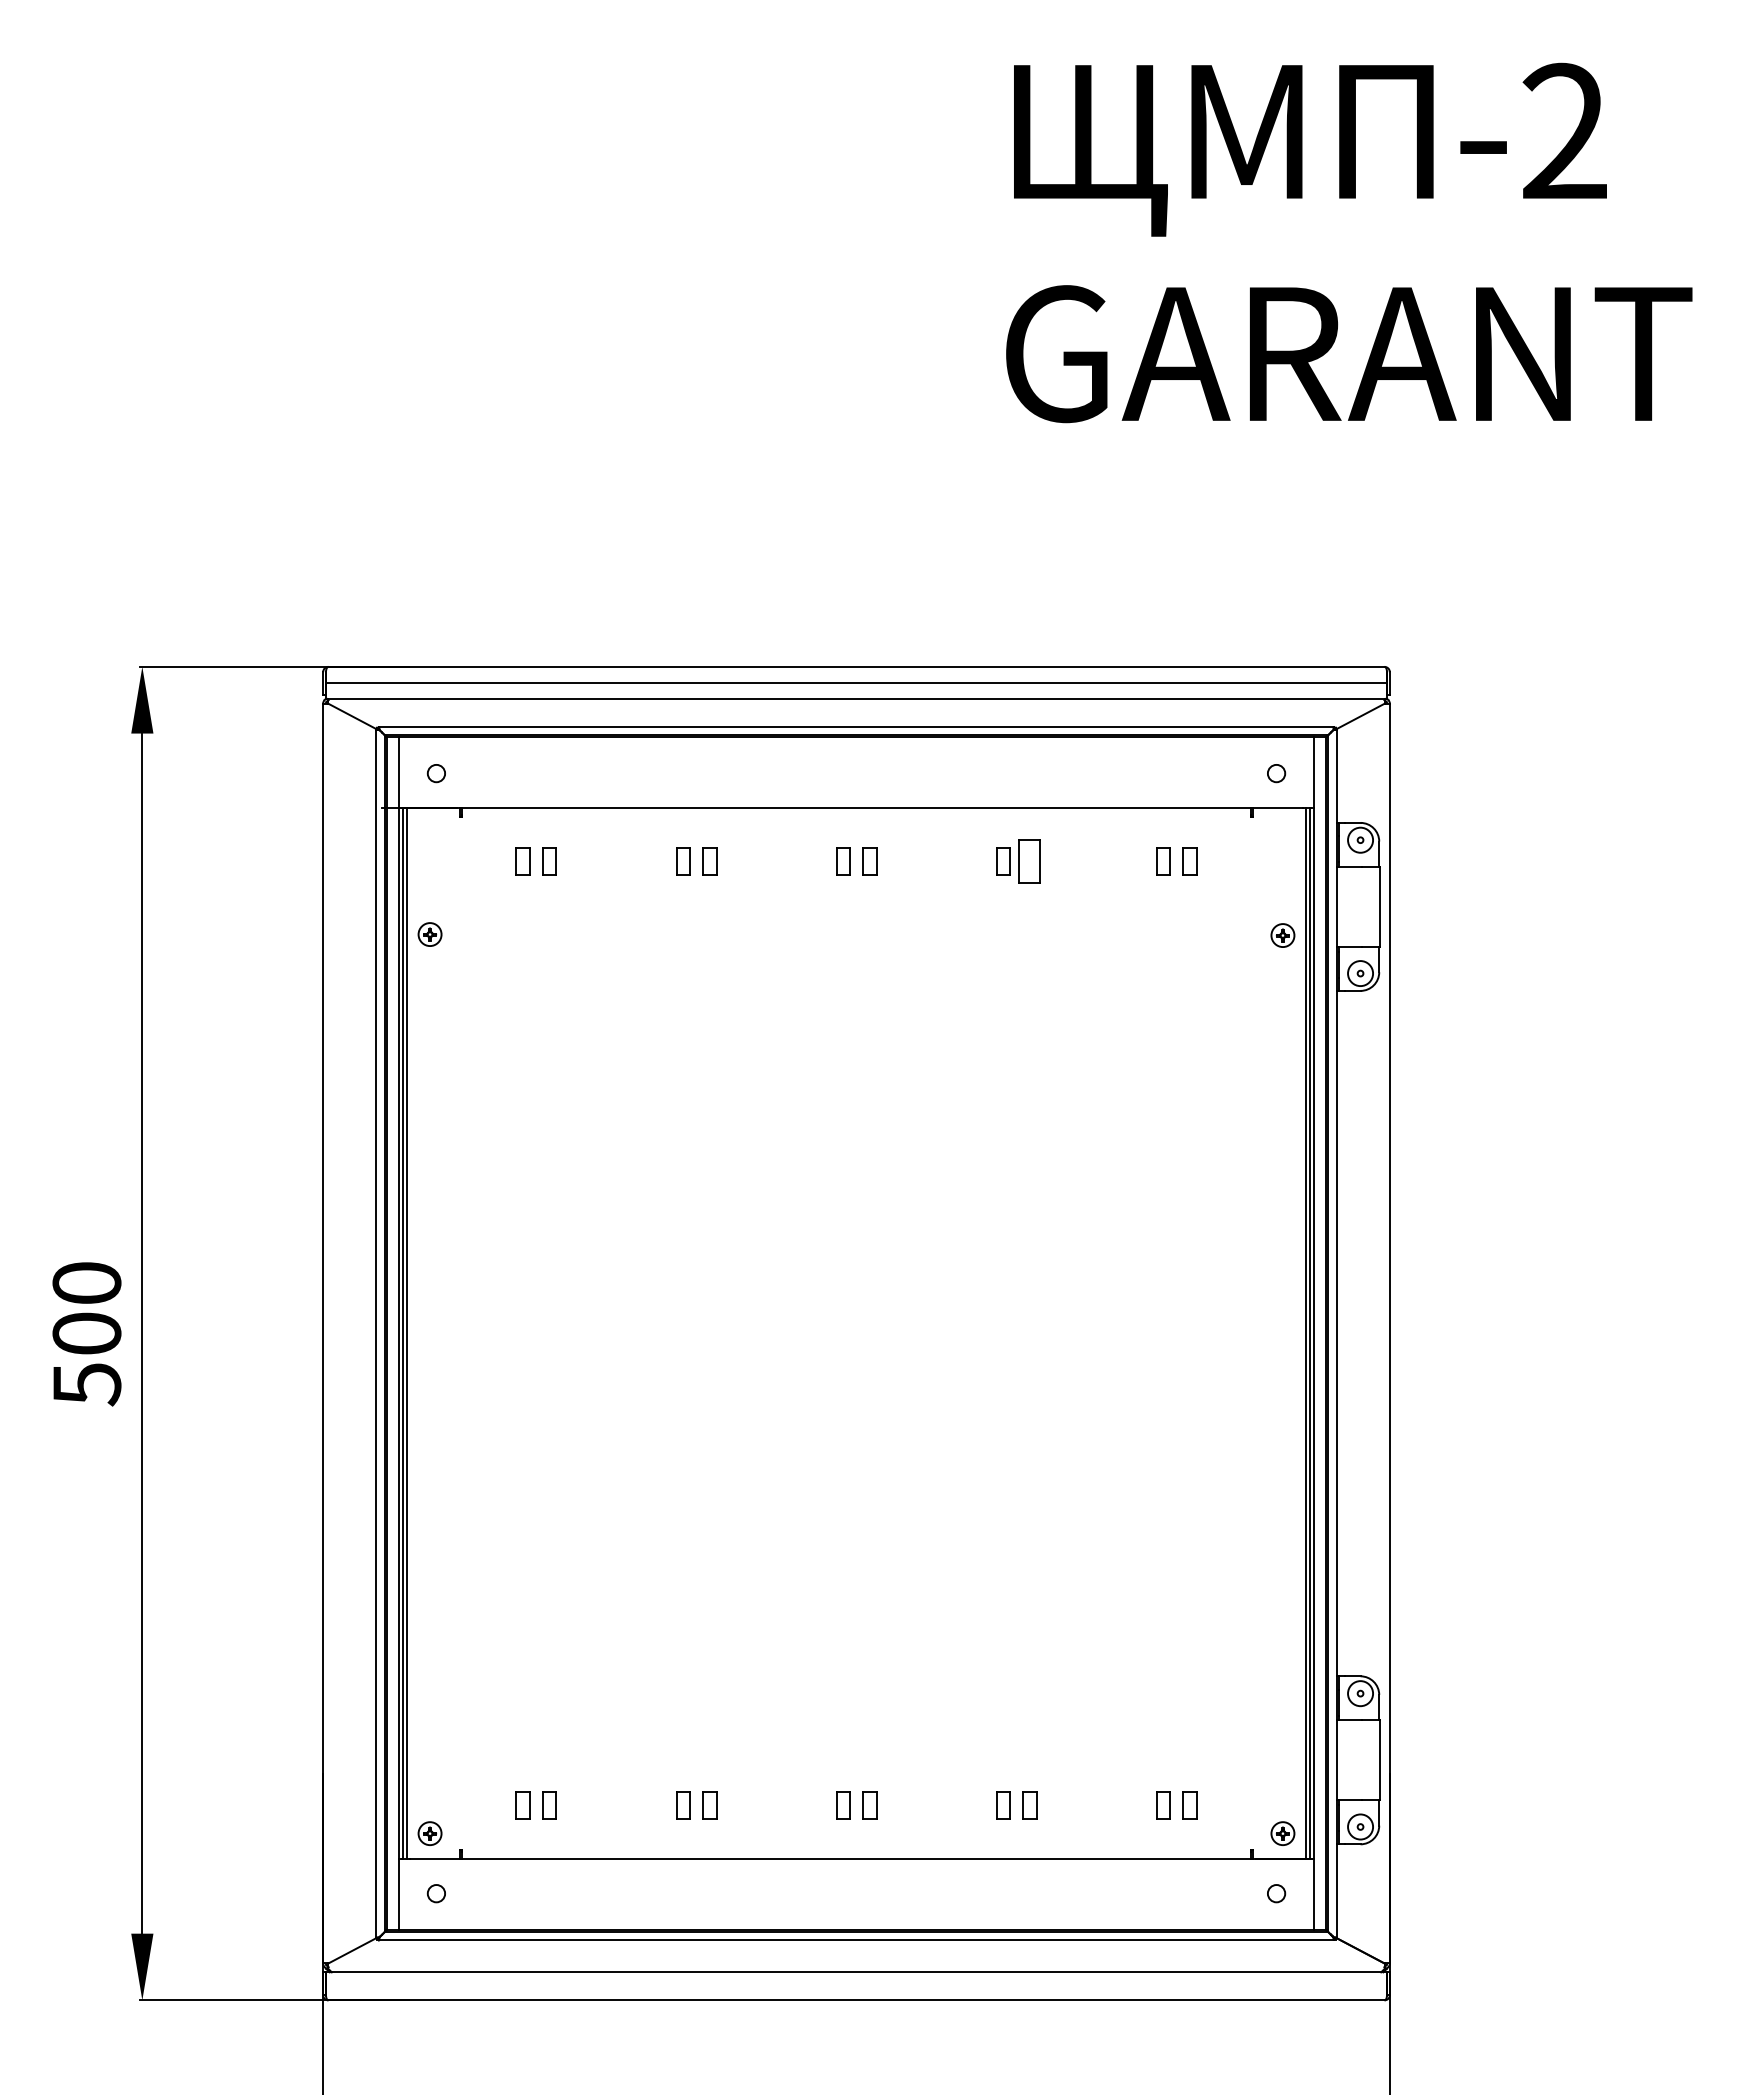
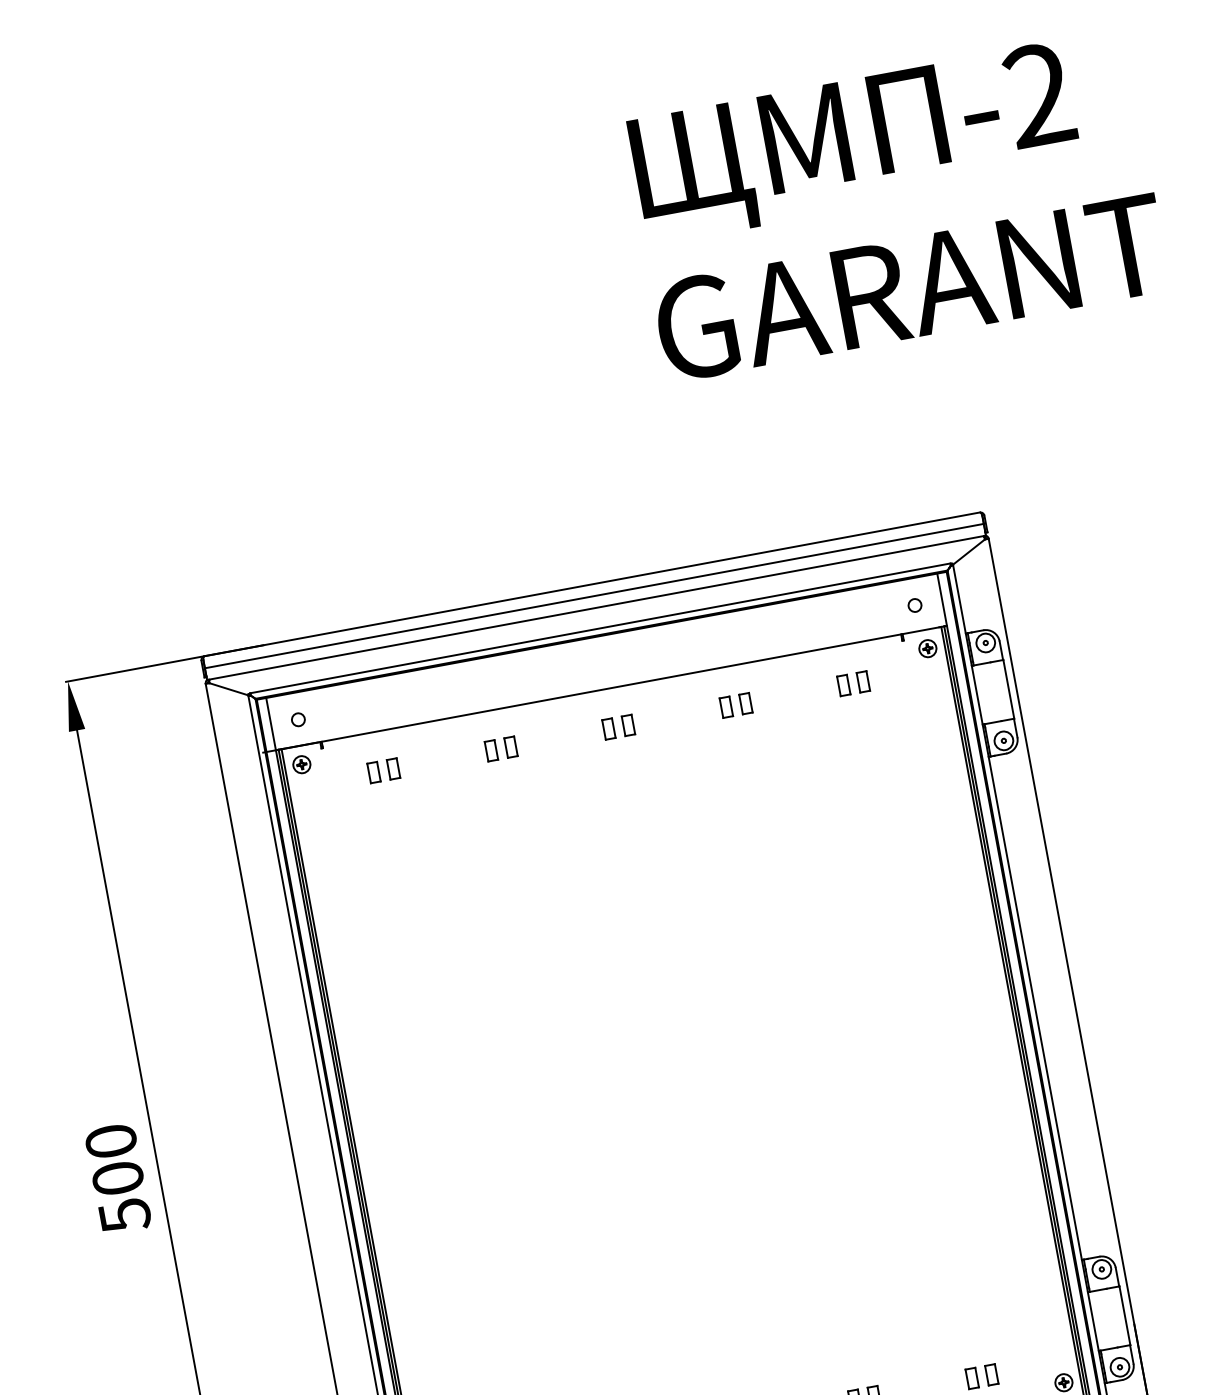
part: (1029, 861) -> (745, 703), size x0.62
part: (429, 934) -> (301, 764), moved
part: (1282, 935) -> (927, 648), moved

